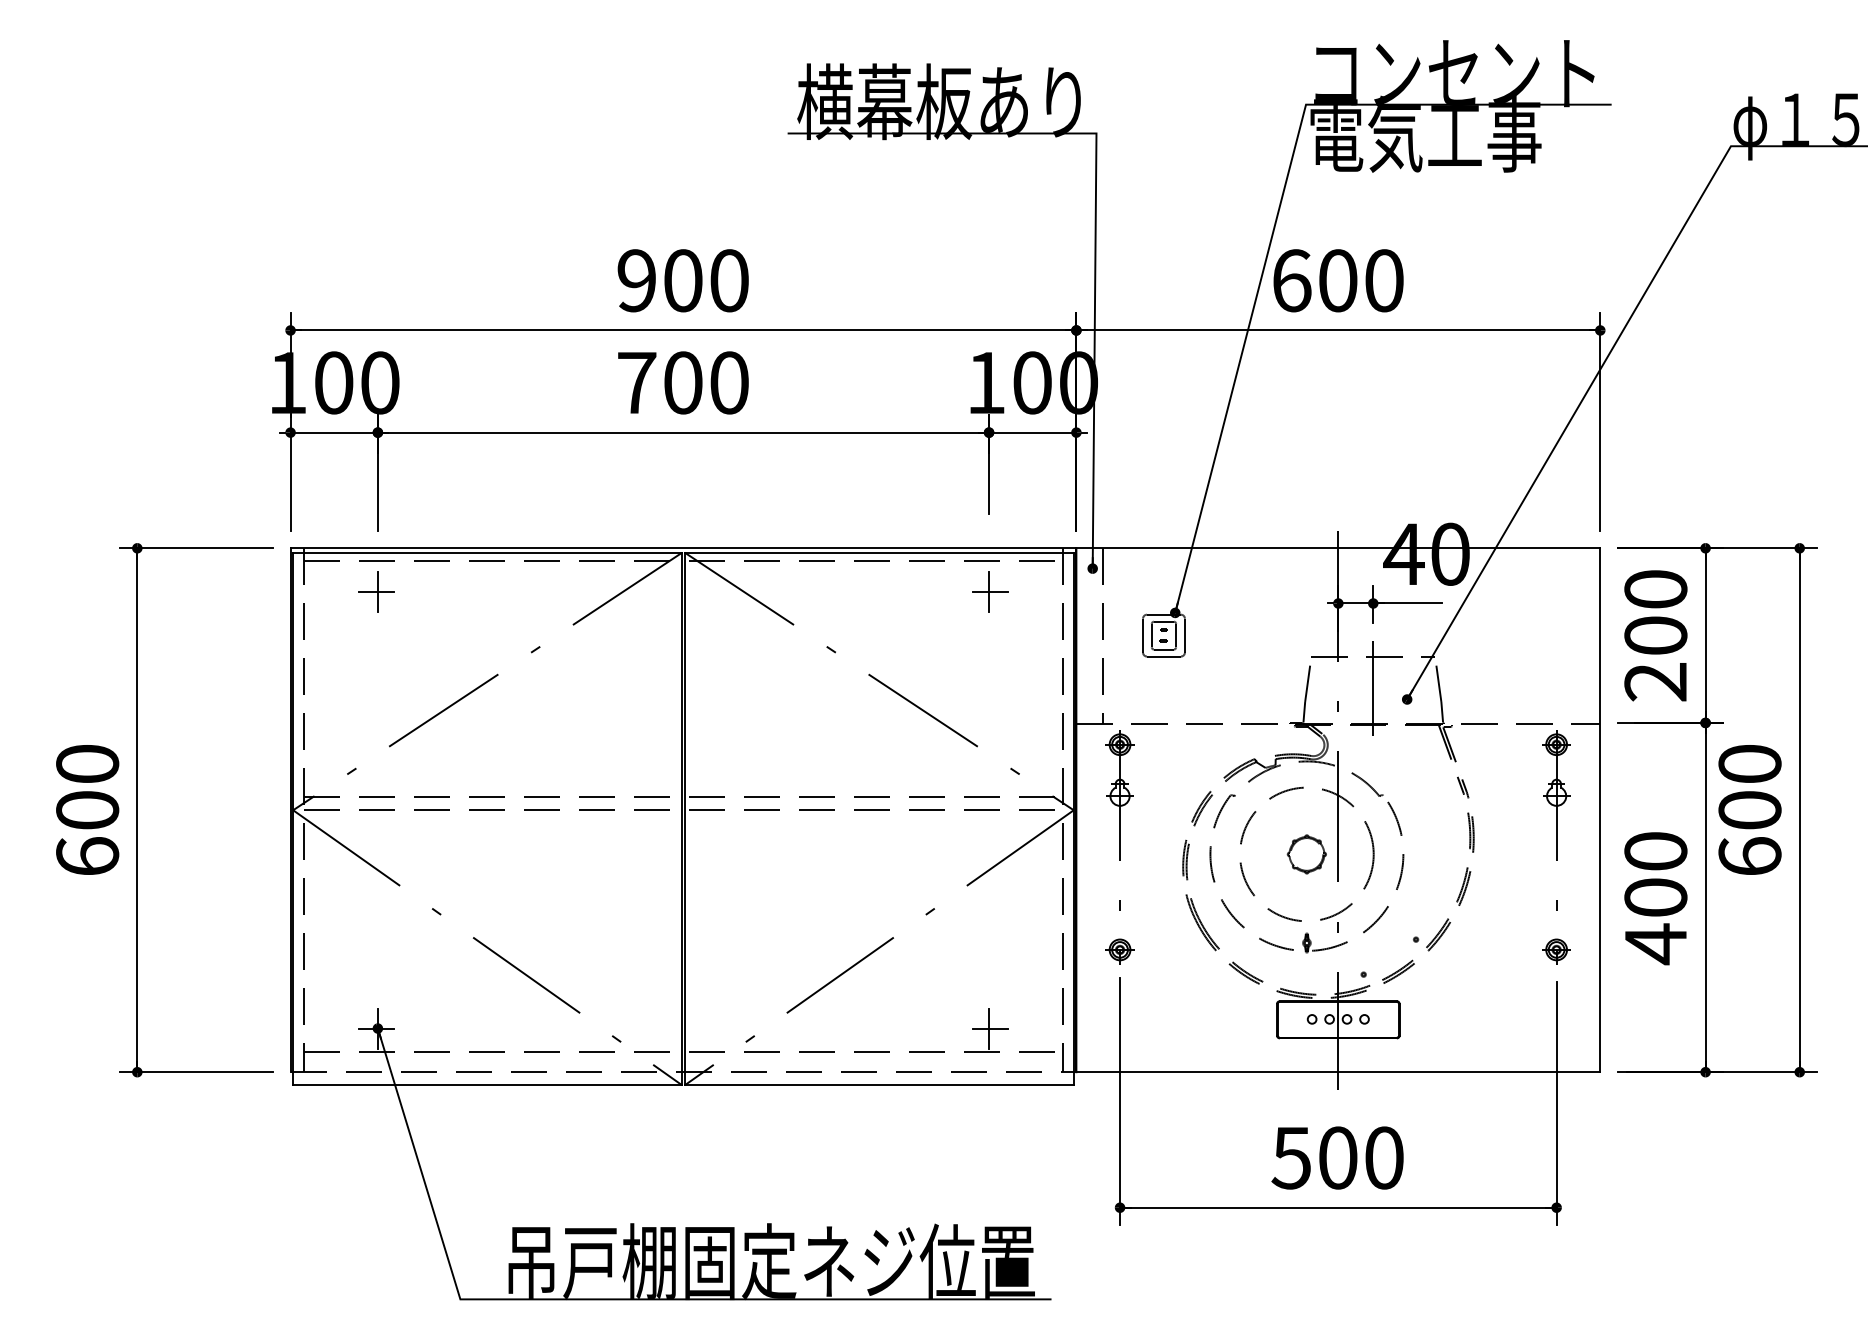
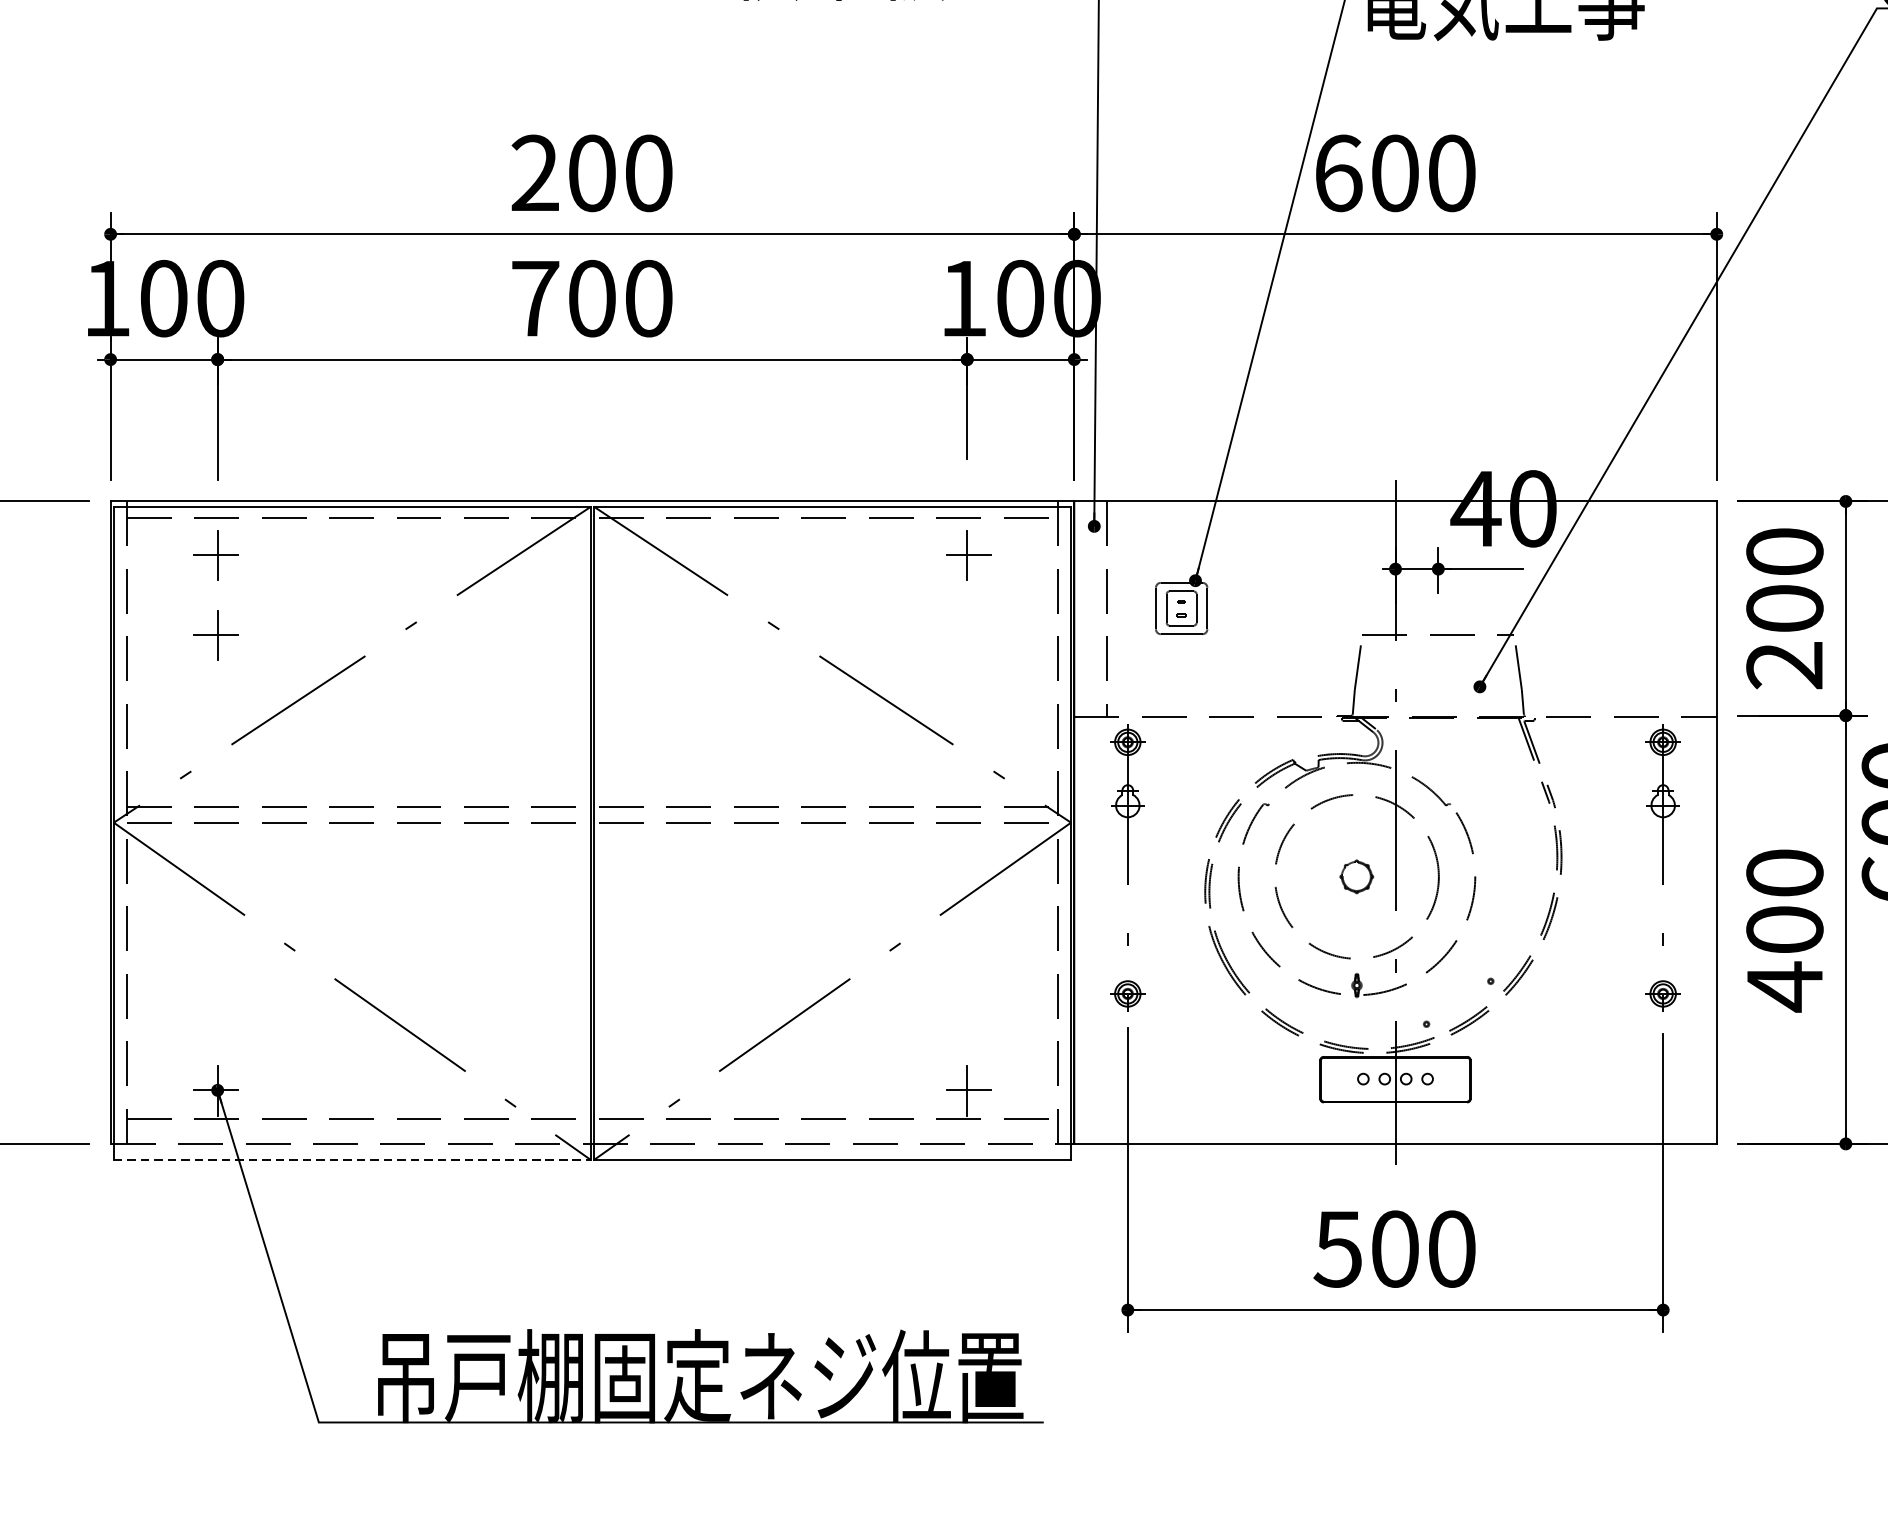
text: (636, 280) -> (534, 173), 900 -> 200
part: (376, 656) -> (215, 634), added
line: (1373, 687) -> (1438, 672), removed
part: (1306, 854) -> (1356, 876), size x0.7
line: (488, 1085) -> (353, 1160), solid -> dashed

